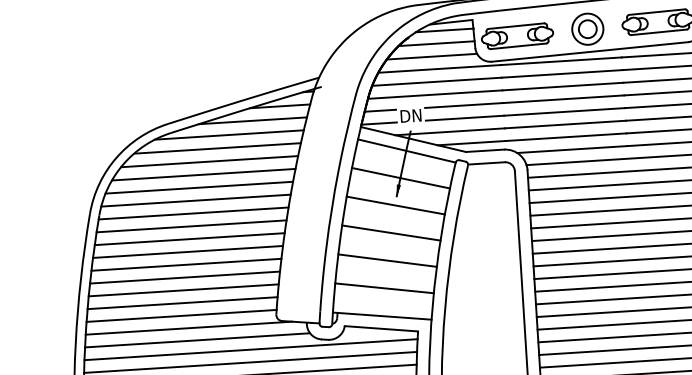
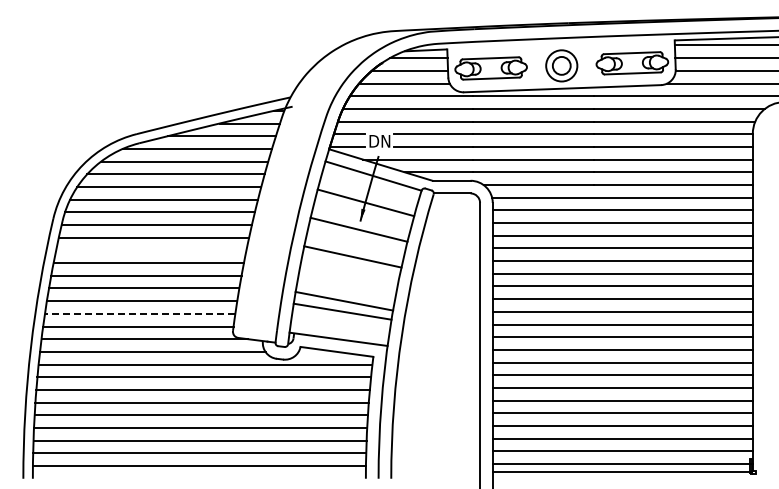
line: (189, 239) -> (151, 250), removed
line: (387, 259) -> (344, 300), moved
line: (181, 302) -> (139, 313), solid -> dashed

